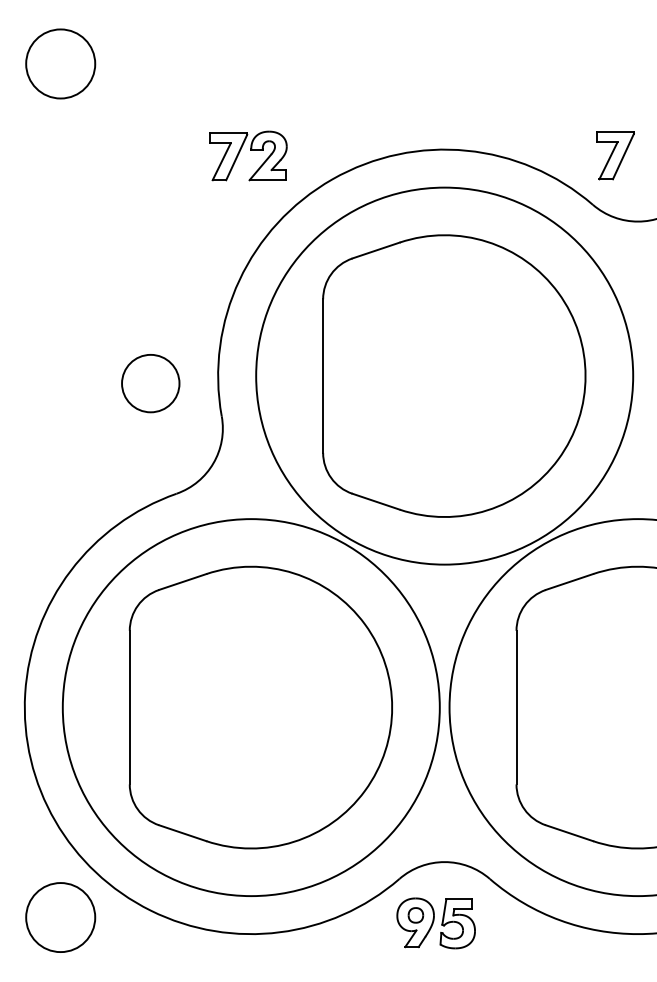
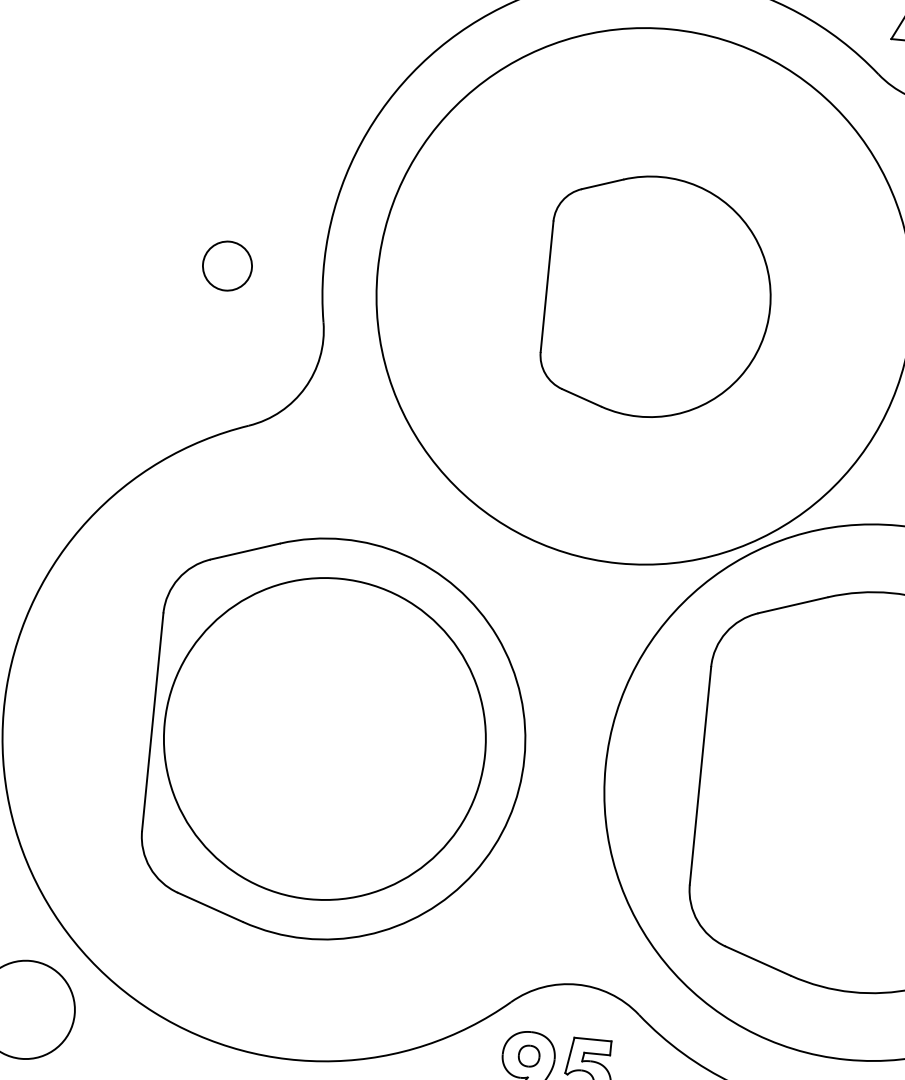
part: (454, 375) -> (658, 296), size x0.6
circle: (150, 383) -> (227, 265), size x0.6
circle: (250, 707) -> (323, 738), size x0.6

